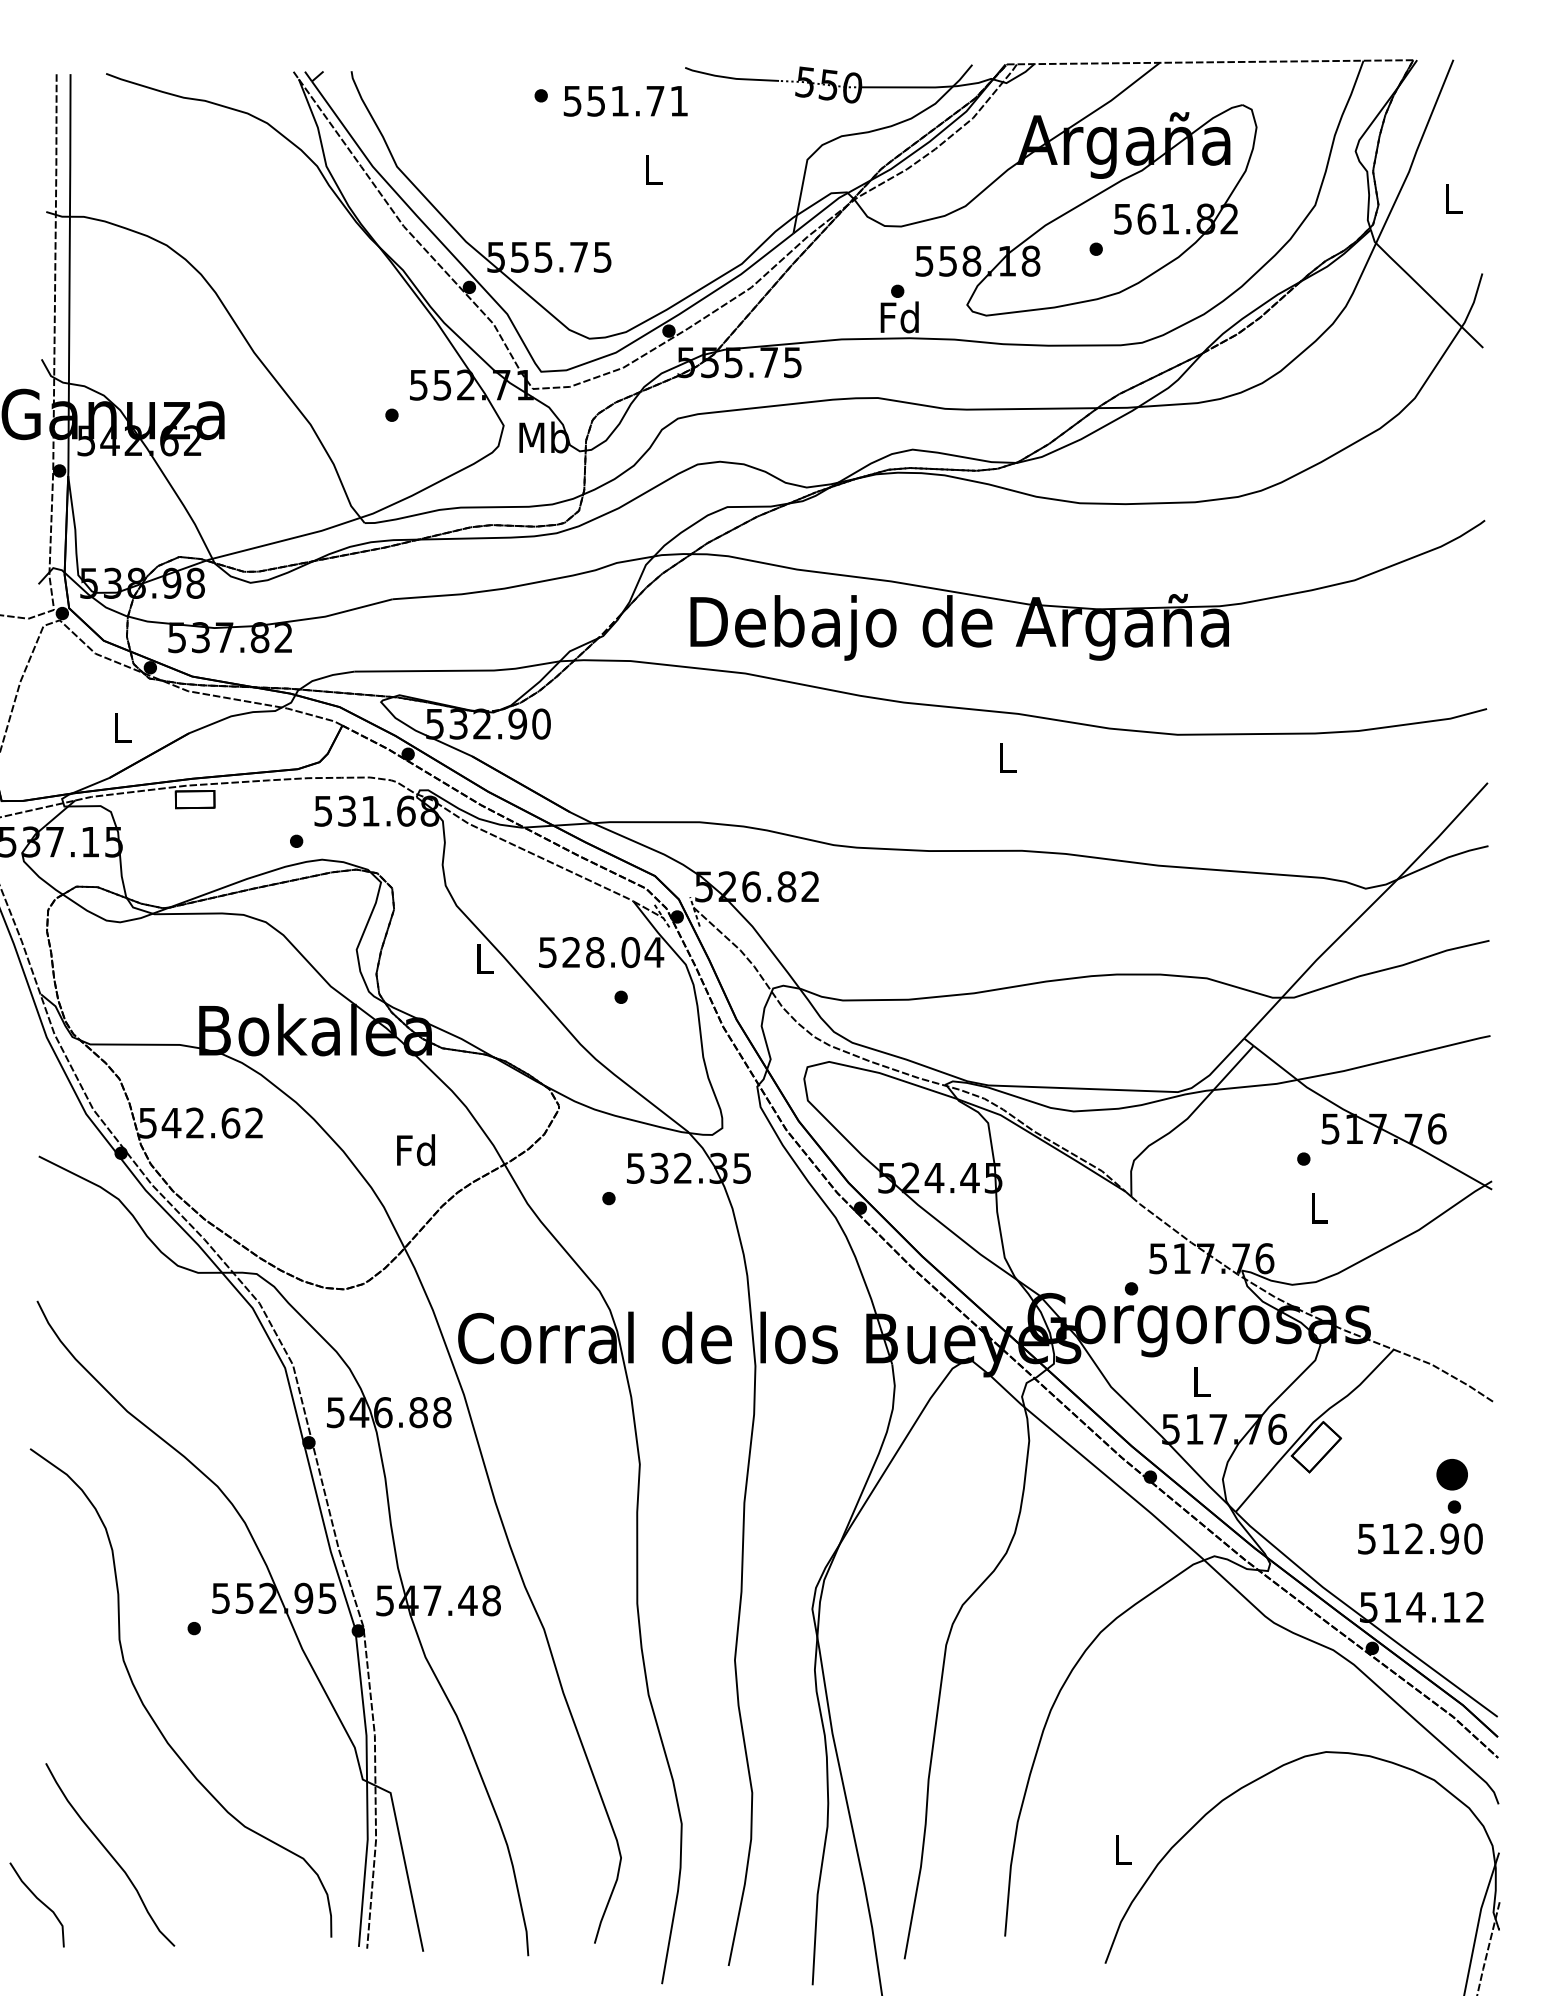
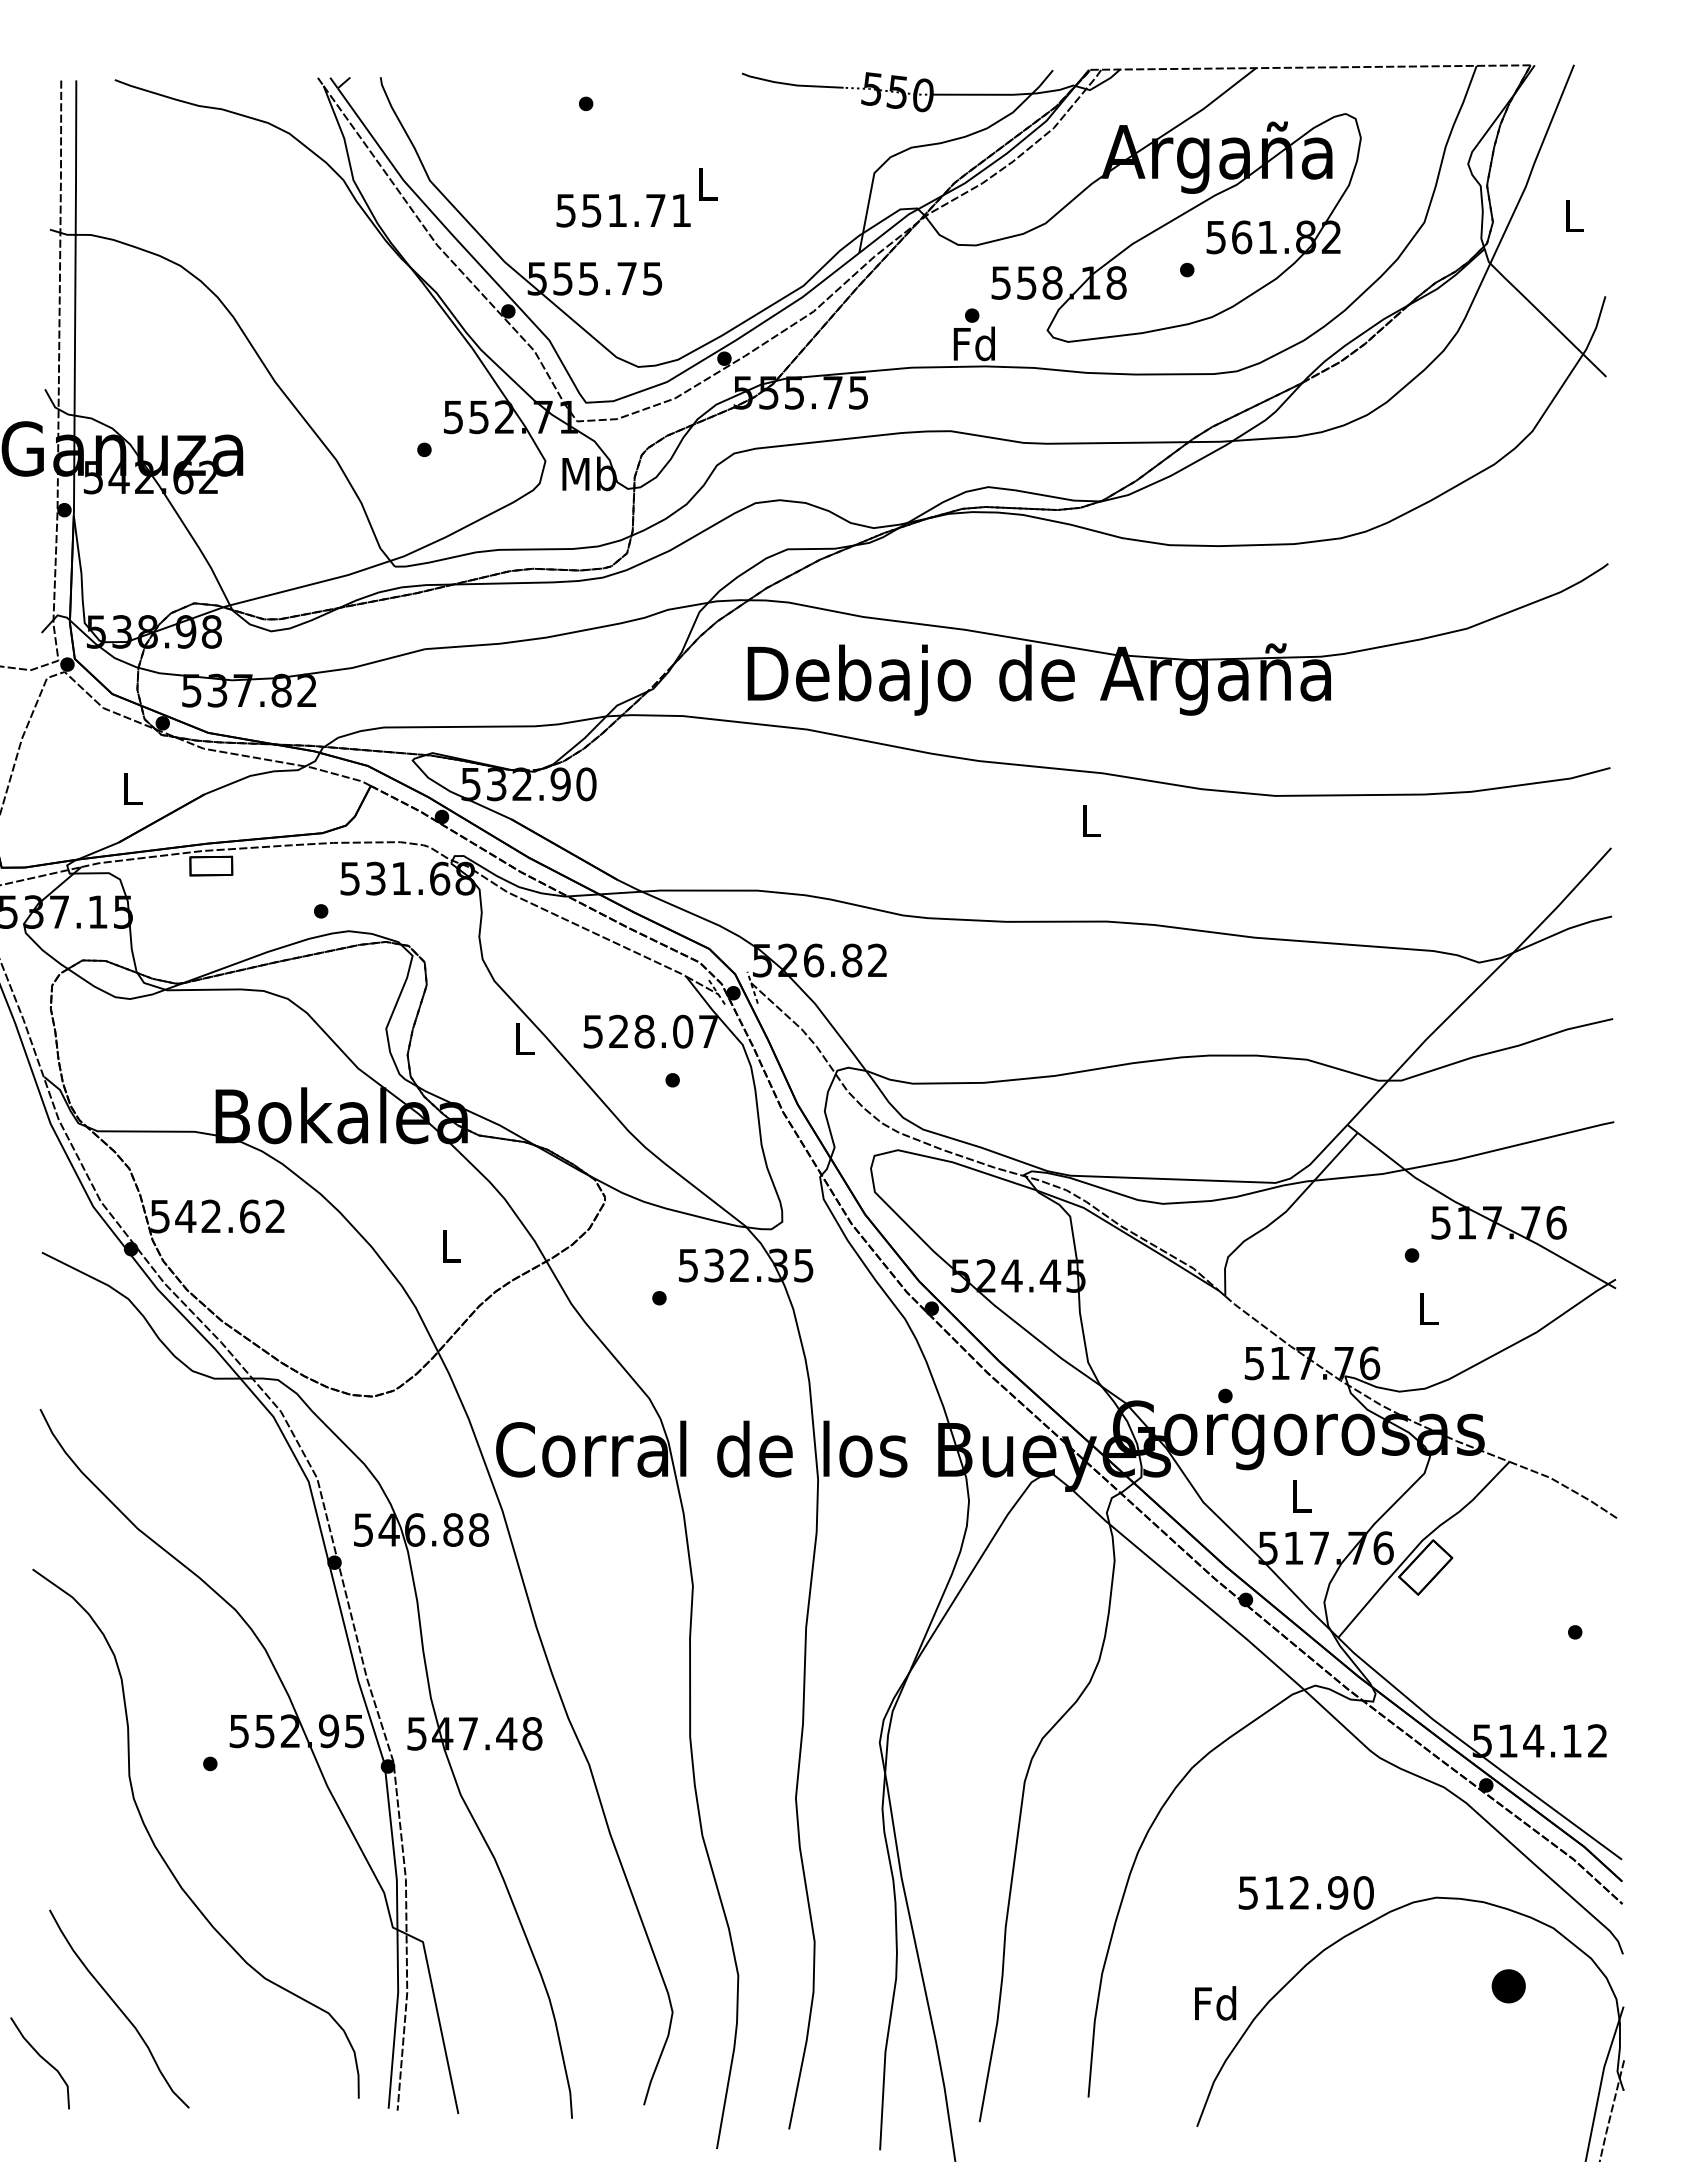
text: (625, 101) -> (623, 210), moved
text: (654, 952) -> (708, 1031), 528.04 -> 528.07
text: (416, 1149) -> (450, 1245), Fd -> L
part: (1451, 1474) -> (1508, 1986), moved
text: (1419, 1538) -> (1305, 1892), moved
text: (1122, 1849) -> (1215, 2003), L -> Fd

